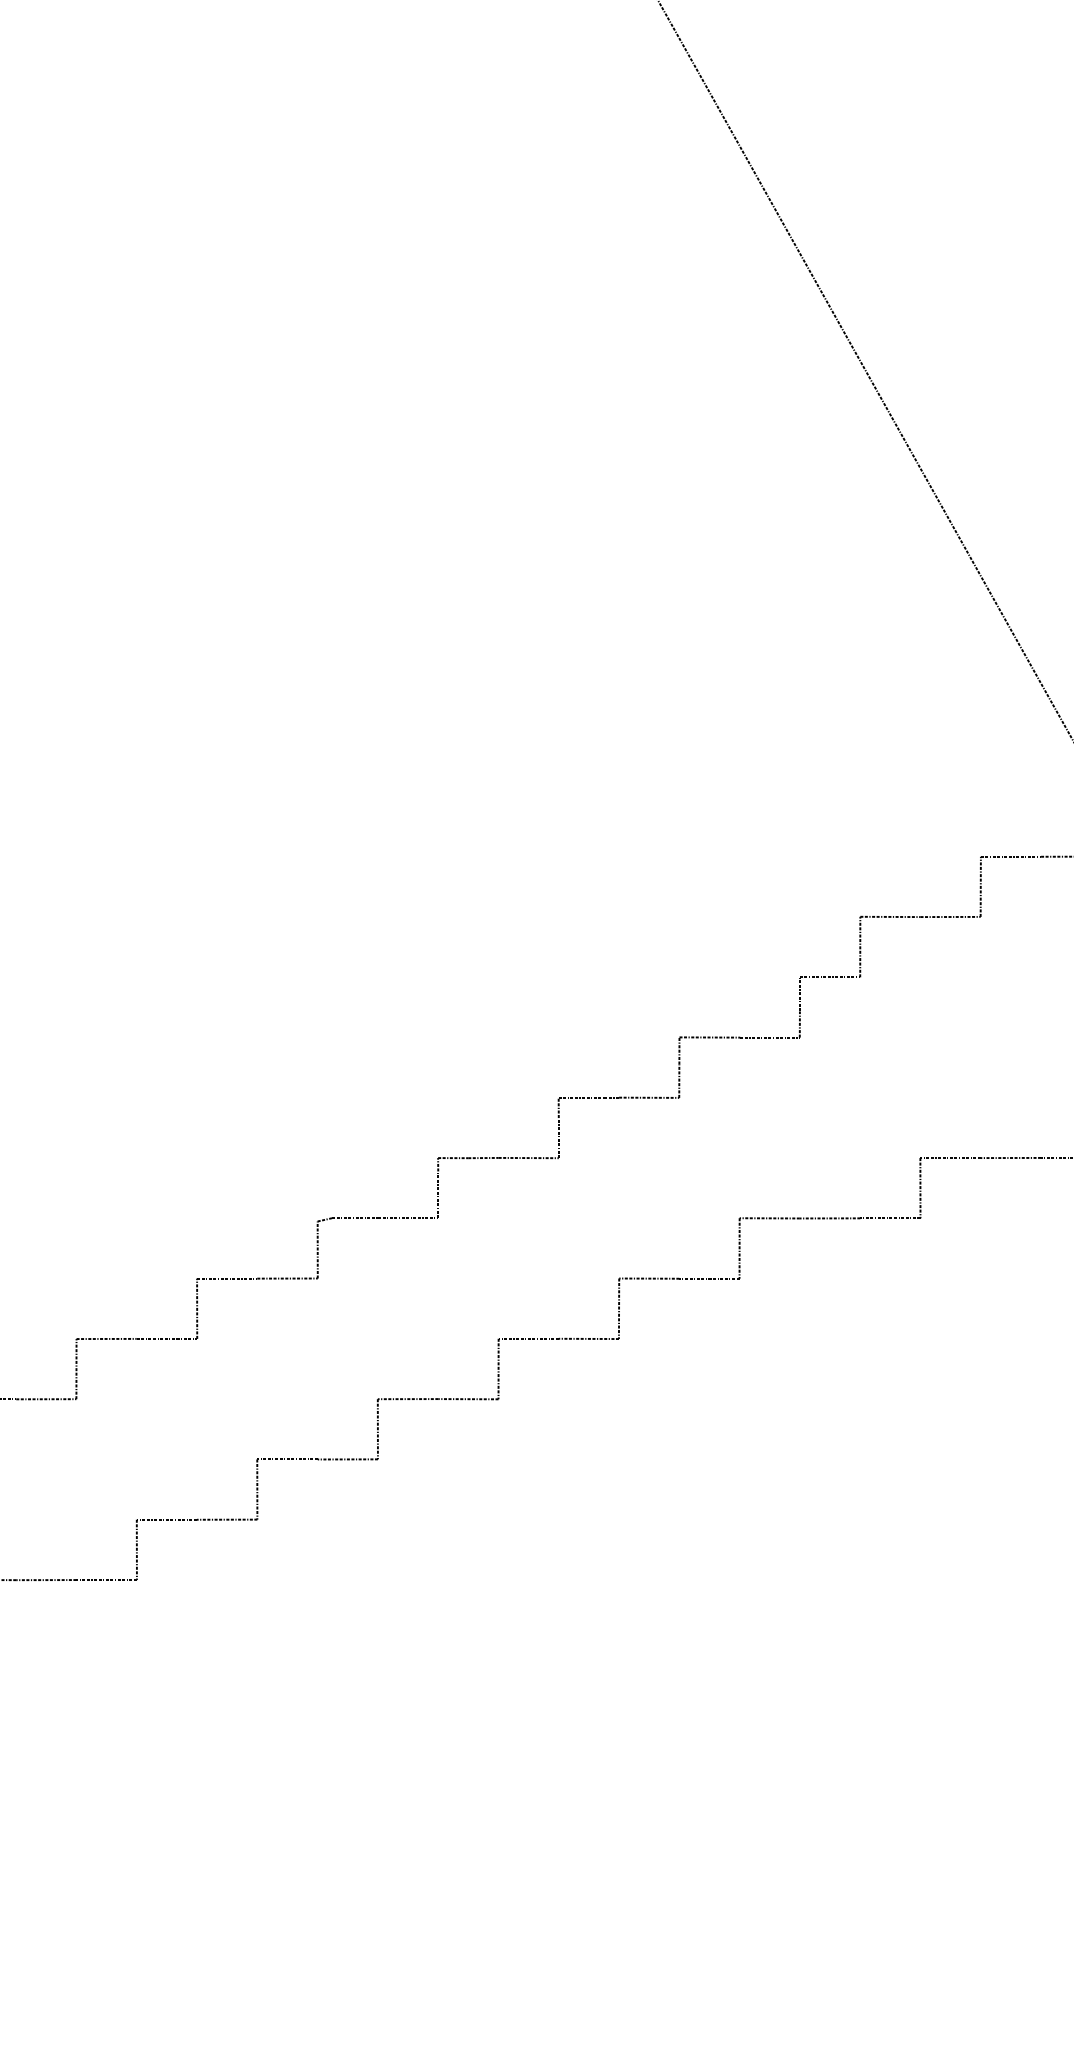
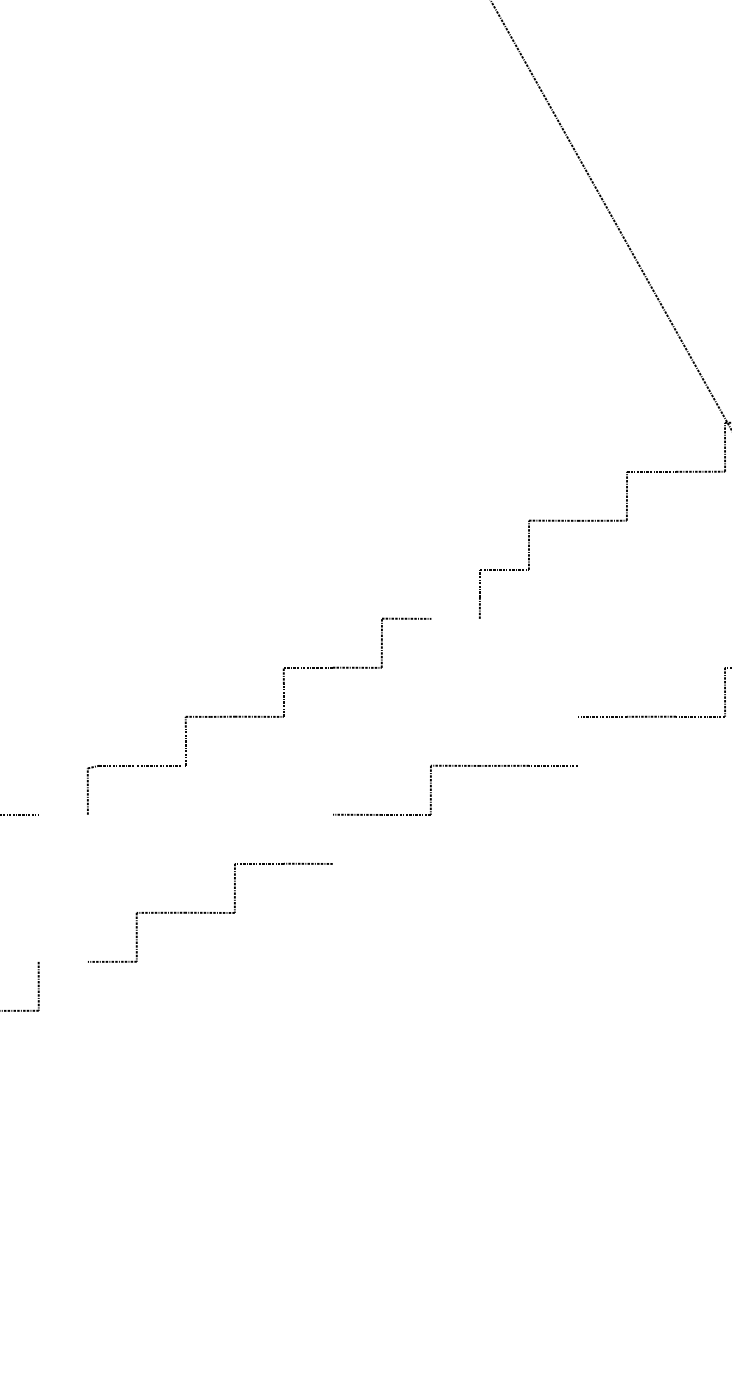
line: (769, 1037) -> (455, 618), removed
line: (920, 1188) -> (577, 741), removed
line: (287, 1278) -> (63, 814), removed
line: (618, 1308) -> (332, 839), removed
line: (287, 1459) -> (63, 961), removed

